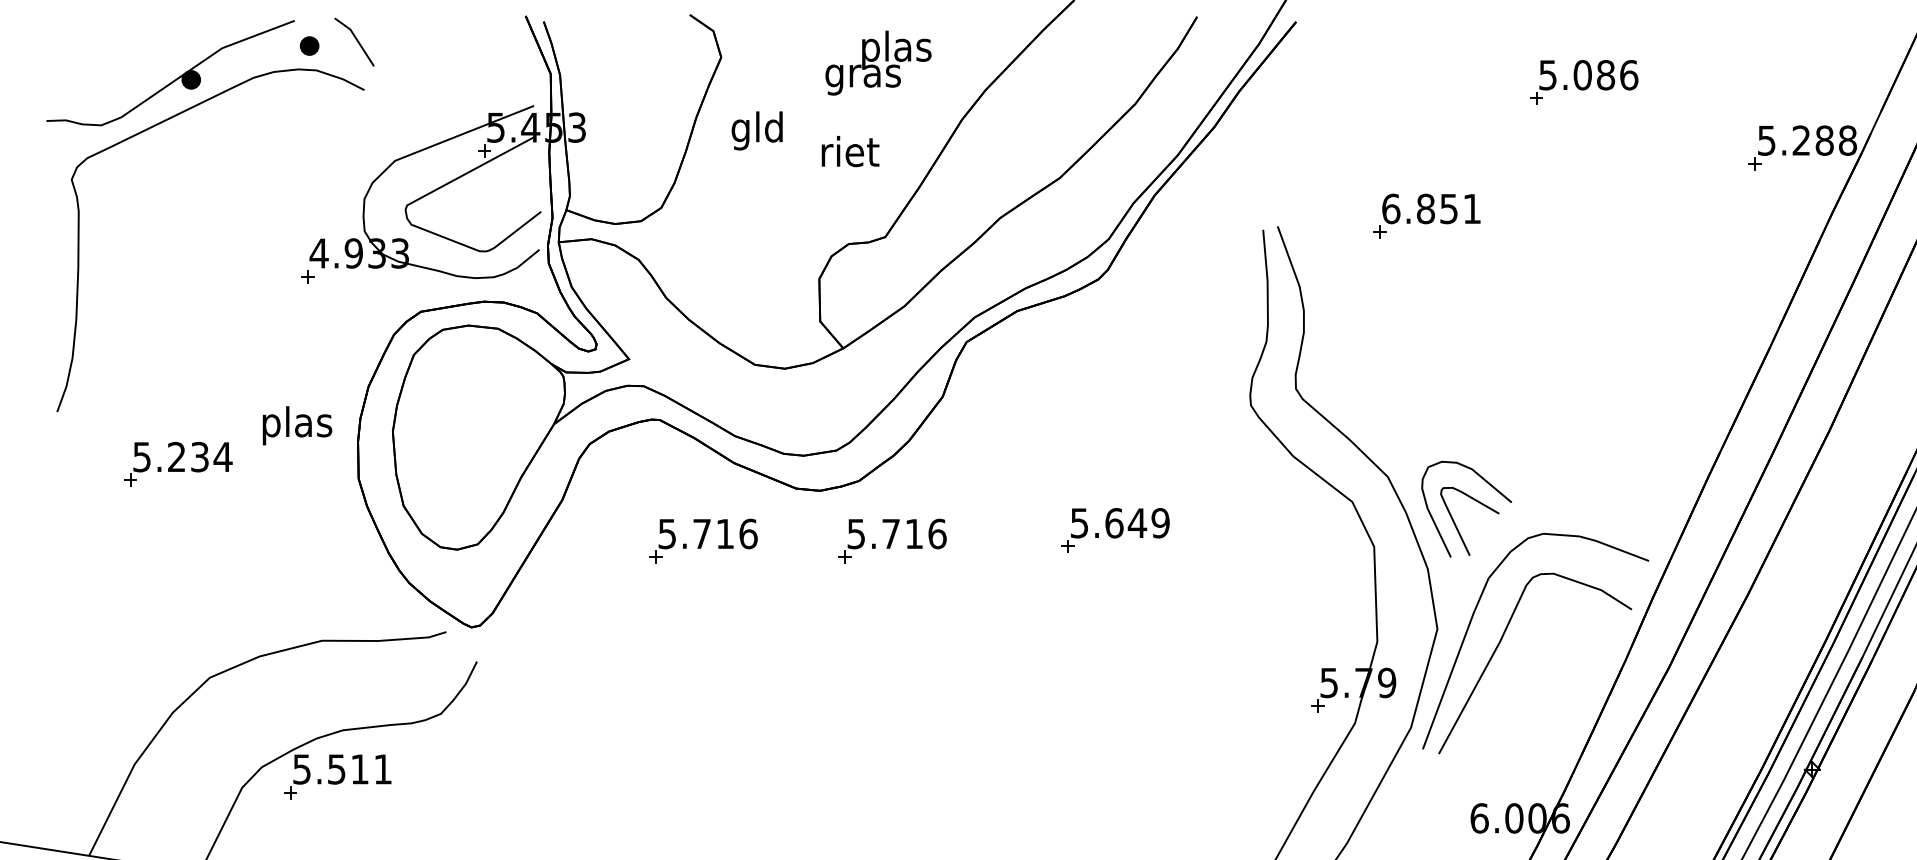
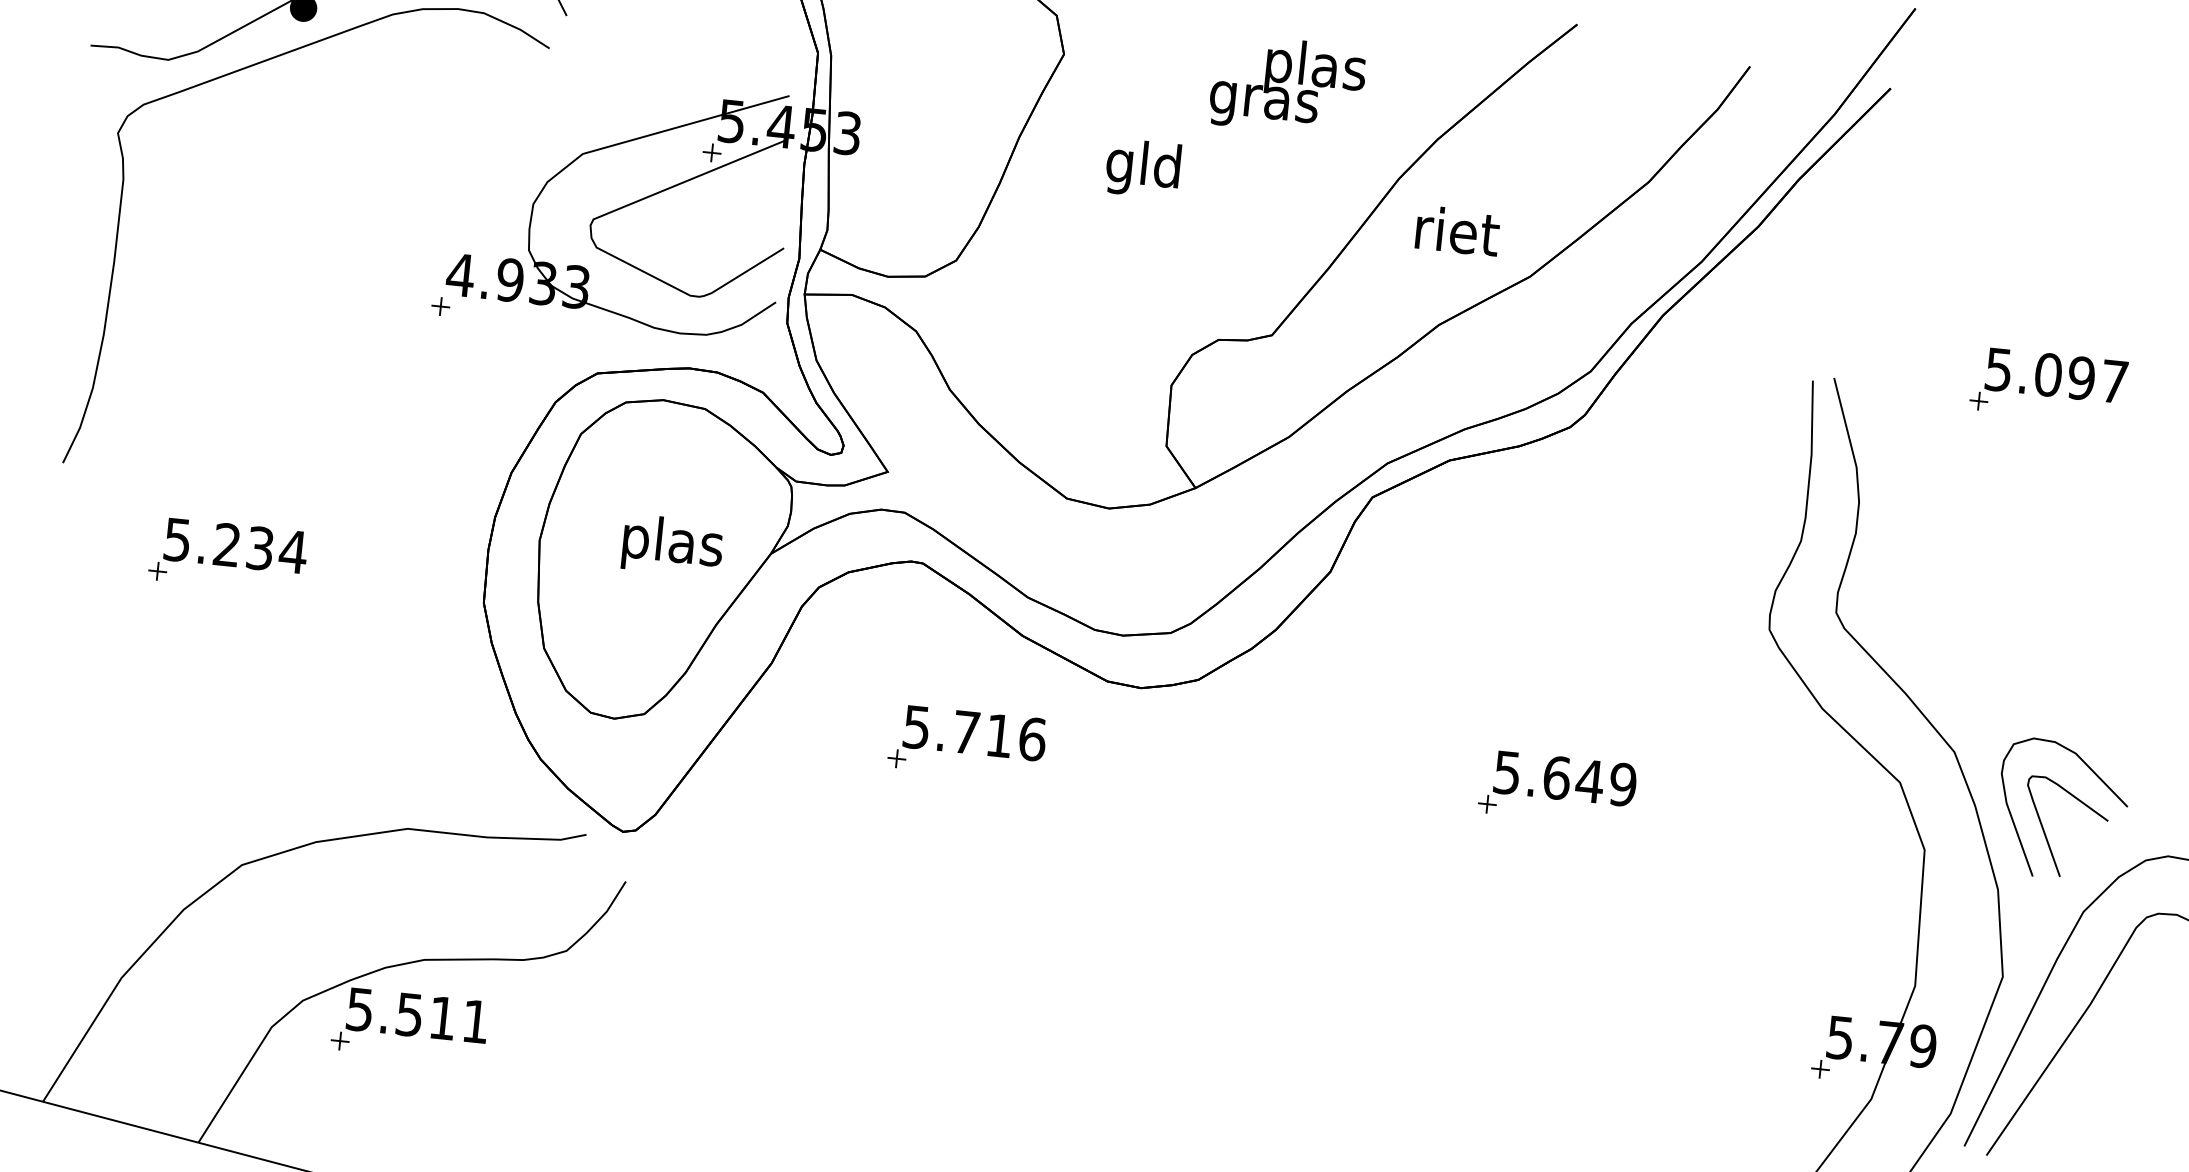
text: (756, 130) -> (1142, 167), moved
text: (850, 151) -> (1457, 230), moved
text: (1431, 208) -> (2056, 375), 6.851 -> 5.097
text: (297, 425) -> (672, 545), moved
part: (892, 540) -> (1237, 769), removed

